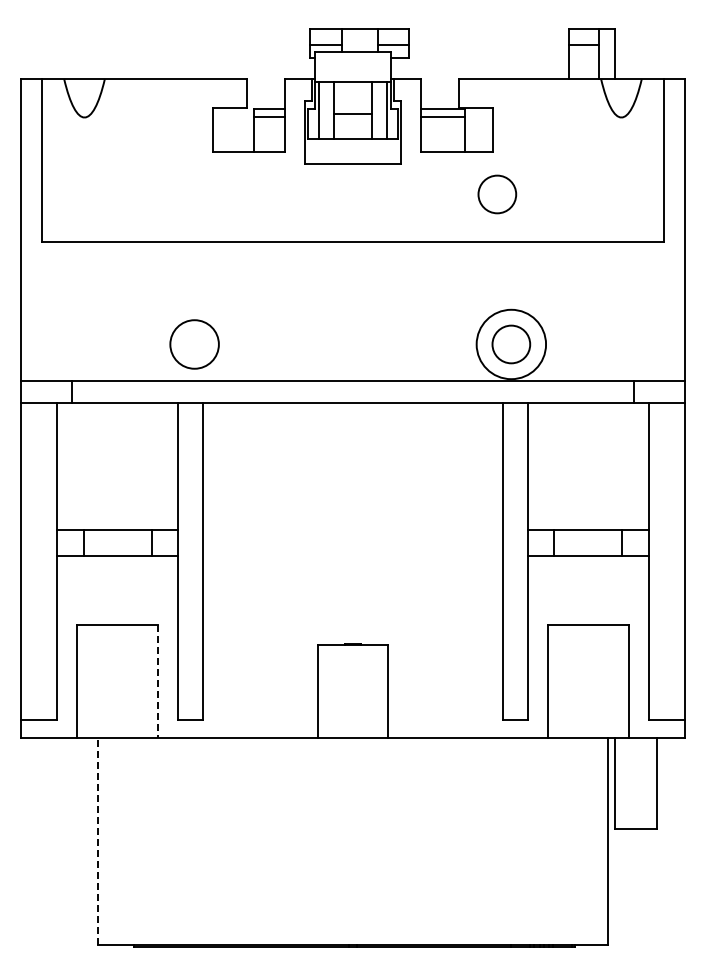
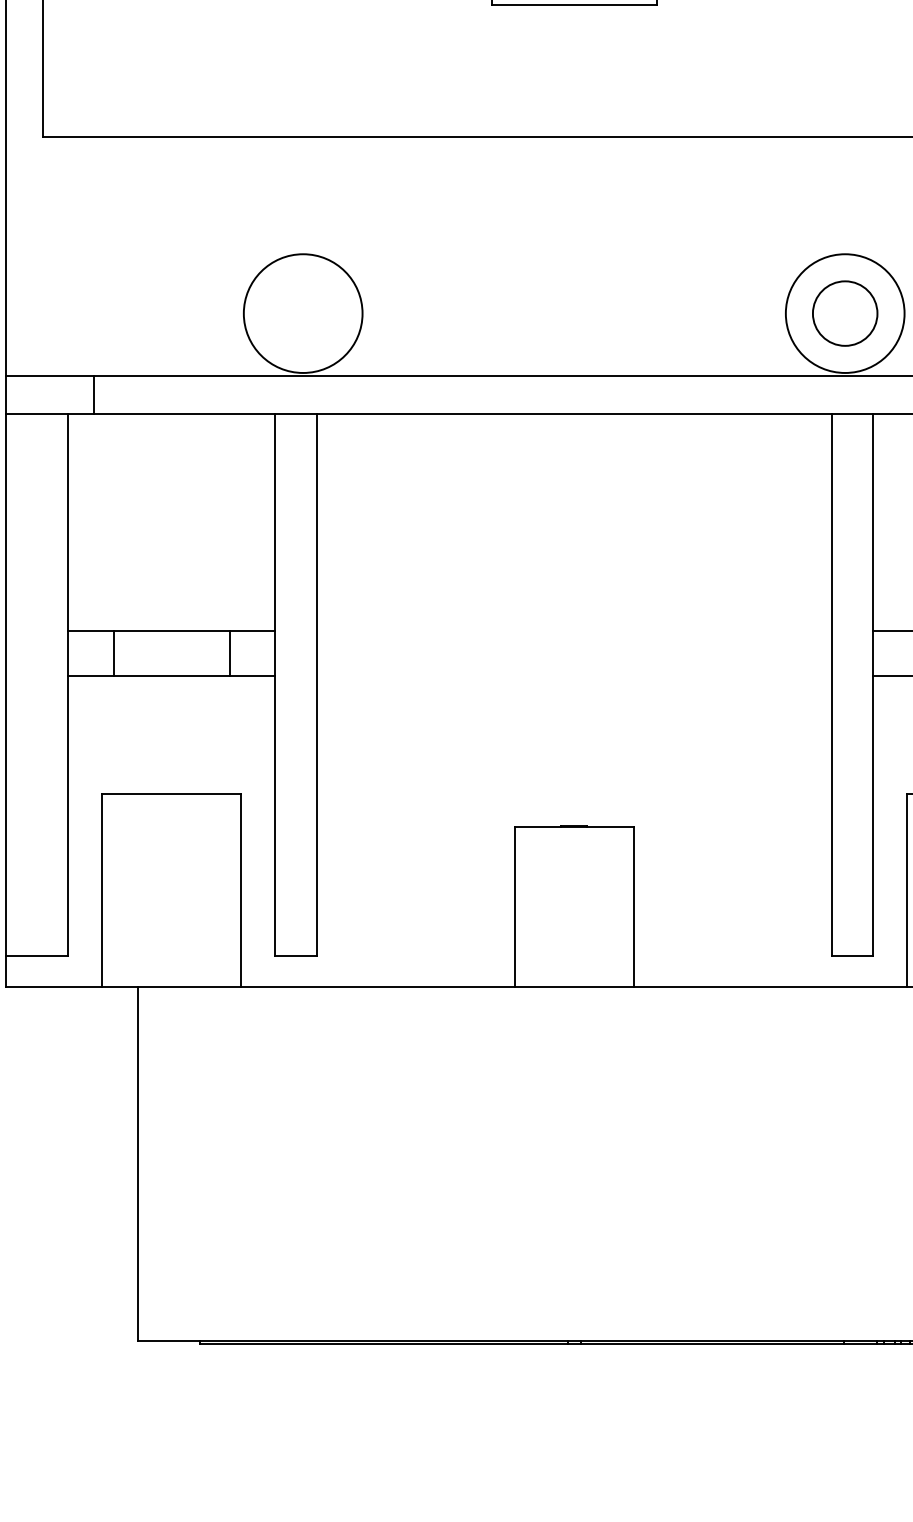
circle: (497, 194) -> (821, 56), removed
circle: (194, 344) -> (302, 313), size x1.43
line: (158, 681) -> (241, 890), dashed -> solid
line: (98, 840) -> (138, 1162), dashed -> solid

